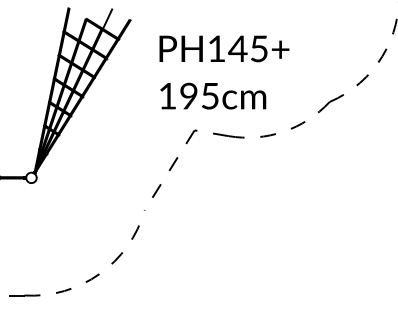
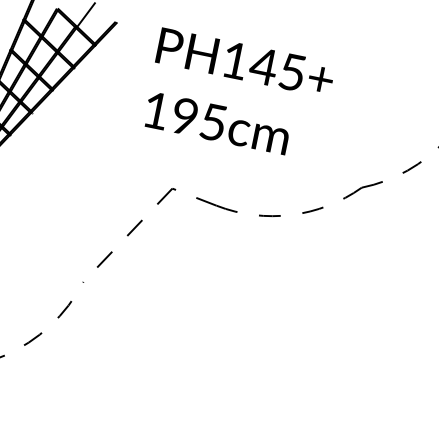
text: (224, 72) -> (239, 94), moved

